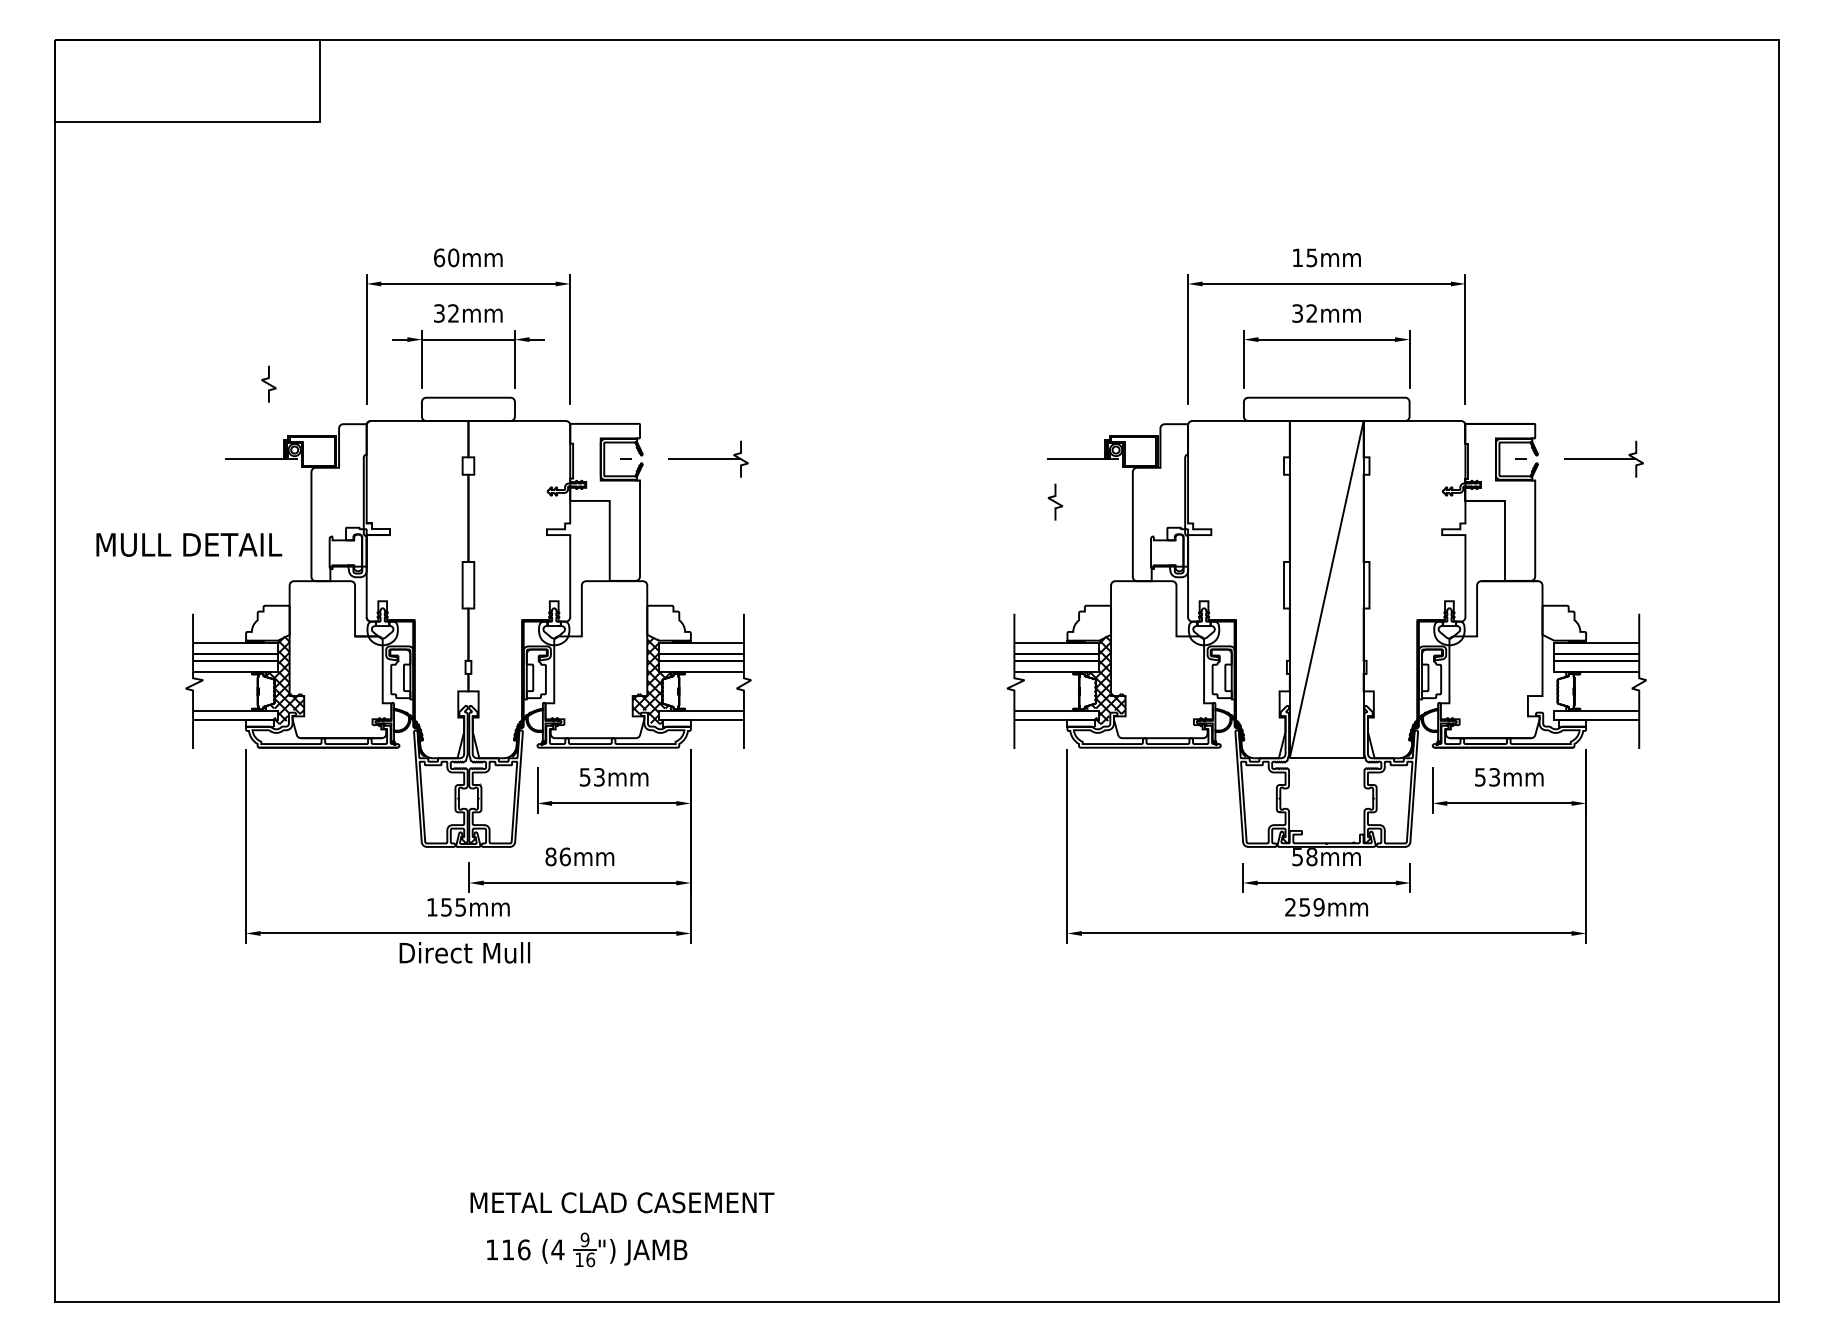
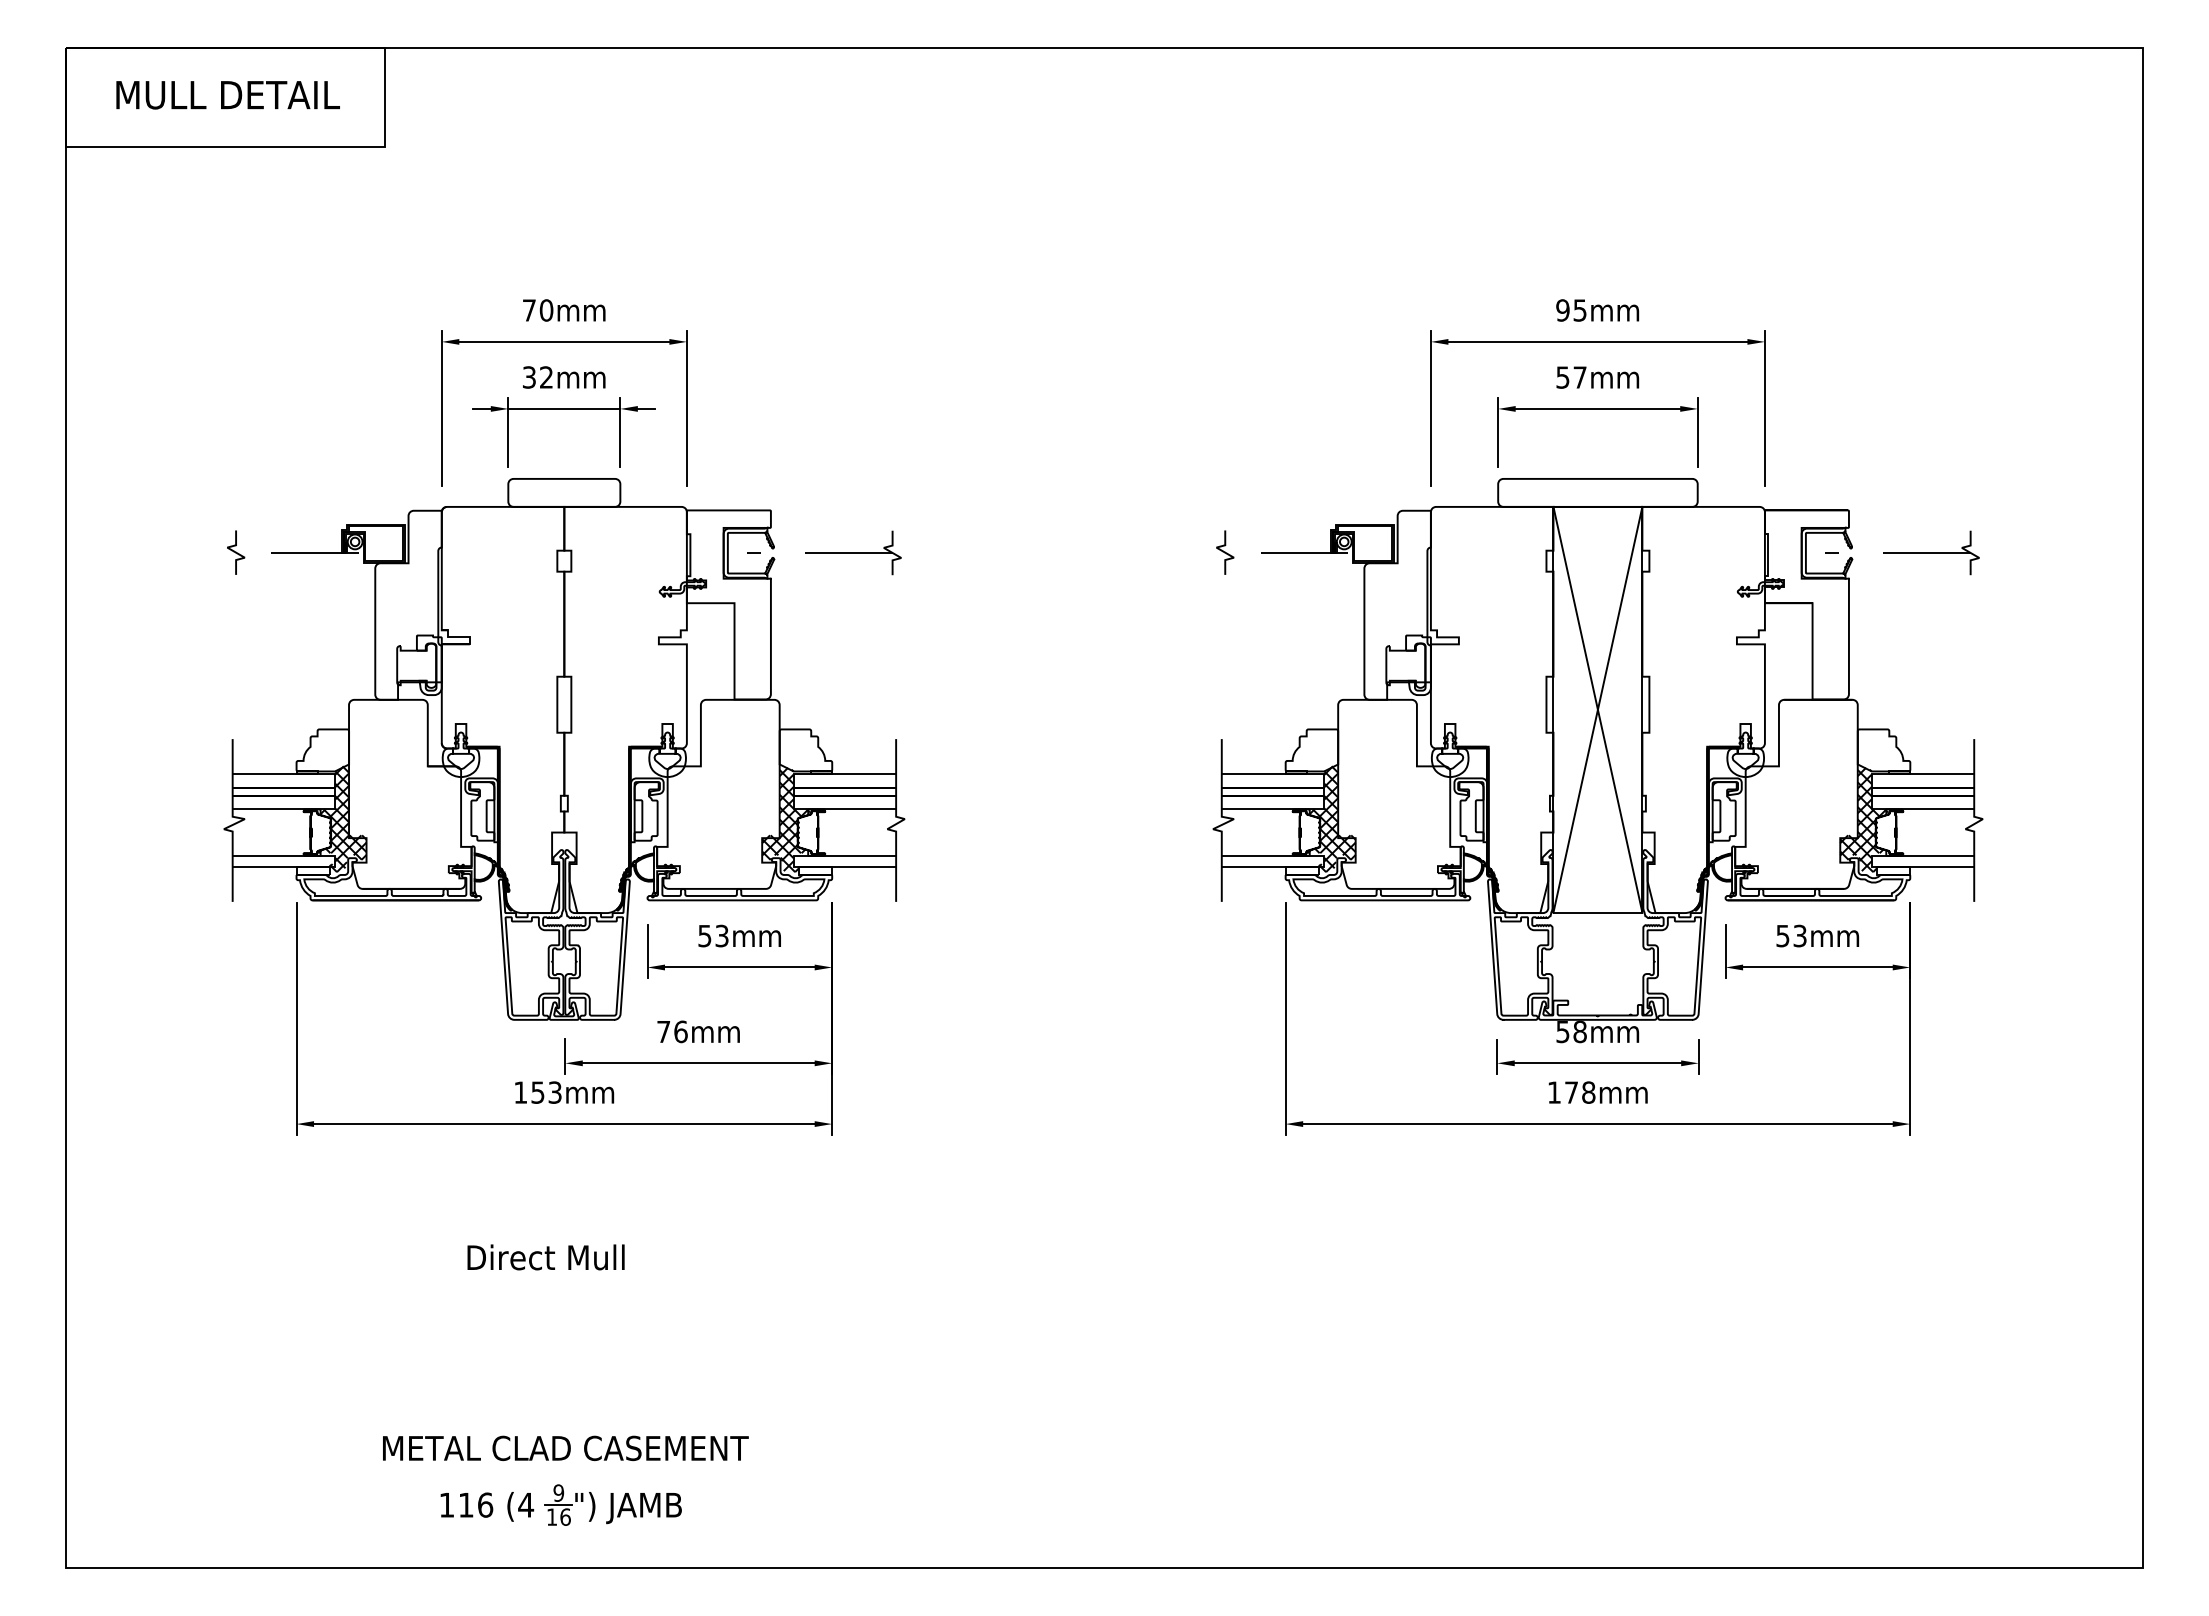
text: (439, 257) -> (529, 310), 60mm -> 70mm
text: (1297, 257) -> (1562, 310), 15mm -> 95mm
text: (1304, 313) -> (1571, 377), 32mm -> 57mm
curve: (269, 384) -> (236, 552), moved
curve: (1055, 502) -> (1225, 552), moved
text: (188, 545) -> (227, 95), moved
line: (1326, 589) -> (1597, 709), added
hatch: (1547, 678) -> (1863, 817), added
text: (550, 856) -> (663, 1031), 86mm -> 76mm
text: (461, 907) -> (555, 1092), 155mm -> 153mm
text: (1304, 907) -> (1571, 1092), 259mm -> 178mm
text: (464, 952) -> (545, 1257), moved
text: (622, 1202) -> (565, 1448), moved
part: (586, 1249) -> (560, 1504), moved

